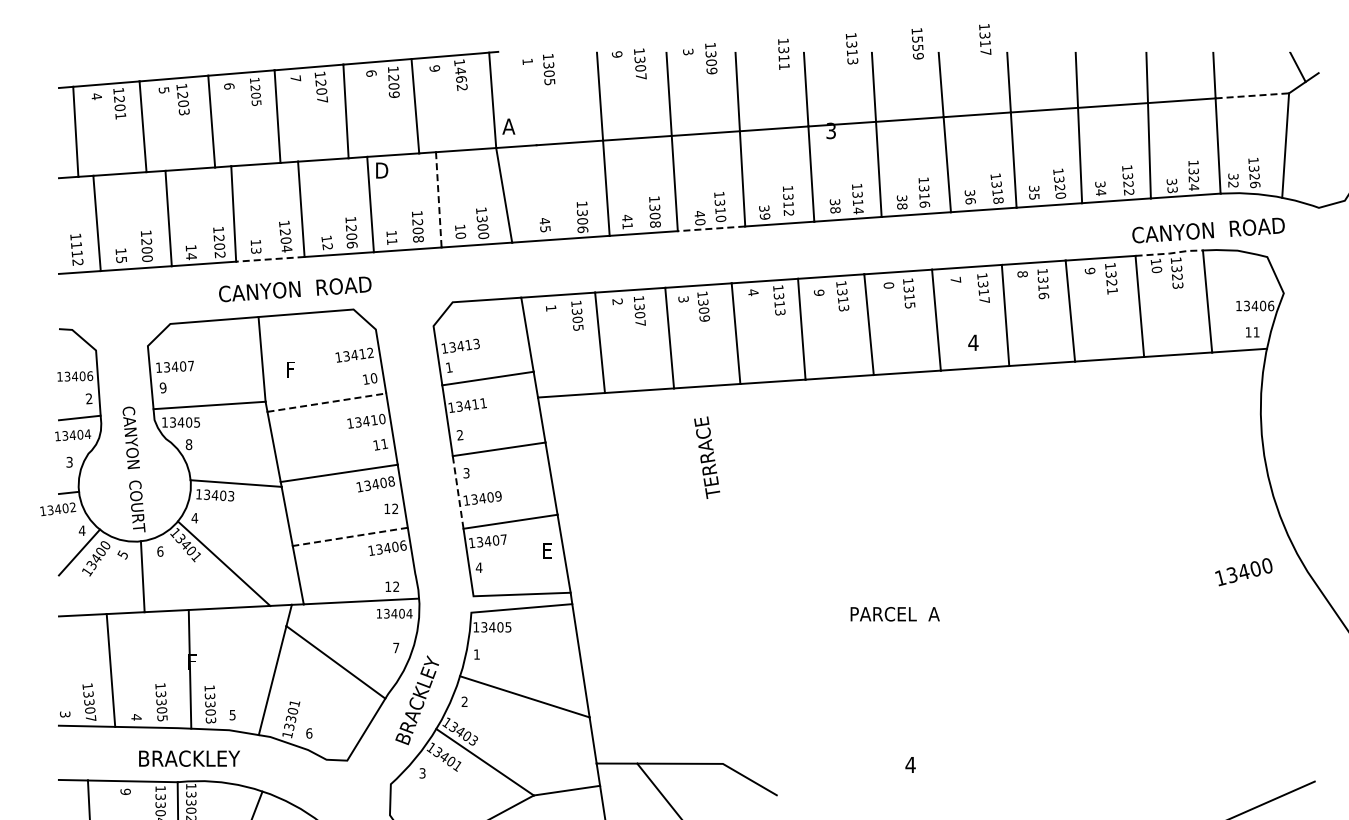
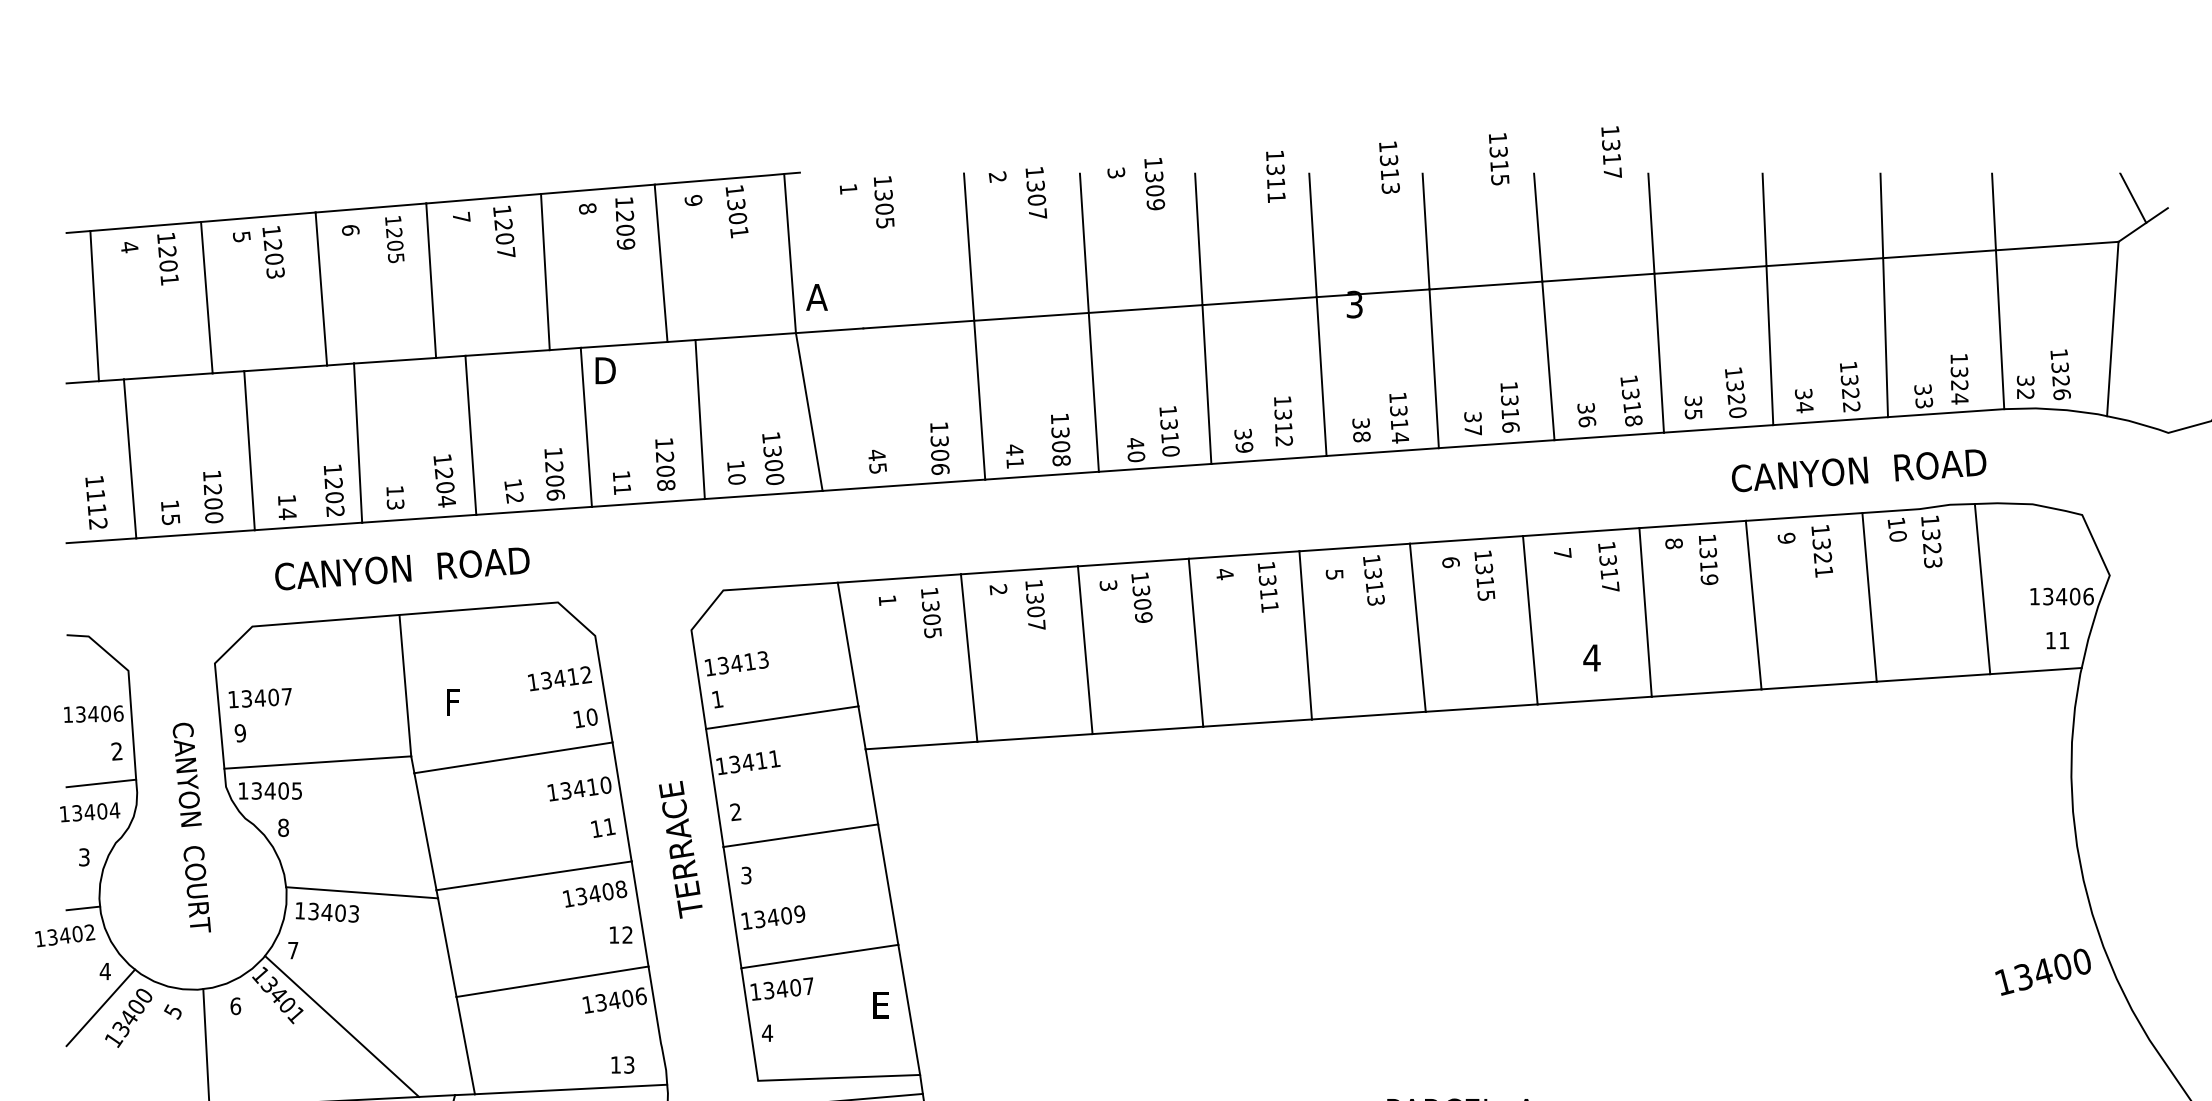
text: (917, 47) -> (1498, 165), 1559 -> 1315
text: (616, 54) -> (996, 177), 9 -> 2
text: (371, 73) -> (587, 208), 6 -> 8
text: (461, 78) -> (738, 217), 1462 -> 1301
line: (1252, 95) -> (2057, 245), dashed -> solid
line: (438, 199) -> (699, 418), dashed -> solid
text: (902, 206) -> (1473, 430), 38 -> 37
line: (711, 228) -> (1155, 467), dashed -> solid
text: (1208, 230) -> (1858, 470), moved
line: (1169, 253) -> (1919, 509), dashed -> solid
line: (269, 259) -> (417, 519), dashed -> solid
text: (889, 285) -> (1451, 562), 0 -> 6
text: (295, 289) -> (402, 569), moved
text: (819, 292) -> (1335, 574), 9 -> 5
text: (1043, 295) -> (1708, 579), 1316 -> 1319
text: (780, 312) -> (1270, 607), 1313 -> 1311
line: (327, 402) -> (514, 757), dashed -> solid
text: (707, 457) -> (681, 849), moved
text: (133, 469) -> (190, 827), moved
line: (458, 492) -> (733, 907), dashed -> solid
text: (194, 518) -> (292, 951), 4 -> 7
line: (349, 536) -> (551, 981), dashed -> solid
text: (1243, 572) -> (2042, 972), moved
text: (396, 587) -> (629, 1066), 12 -> 13

